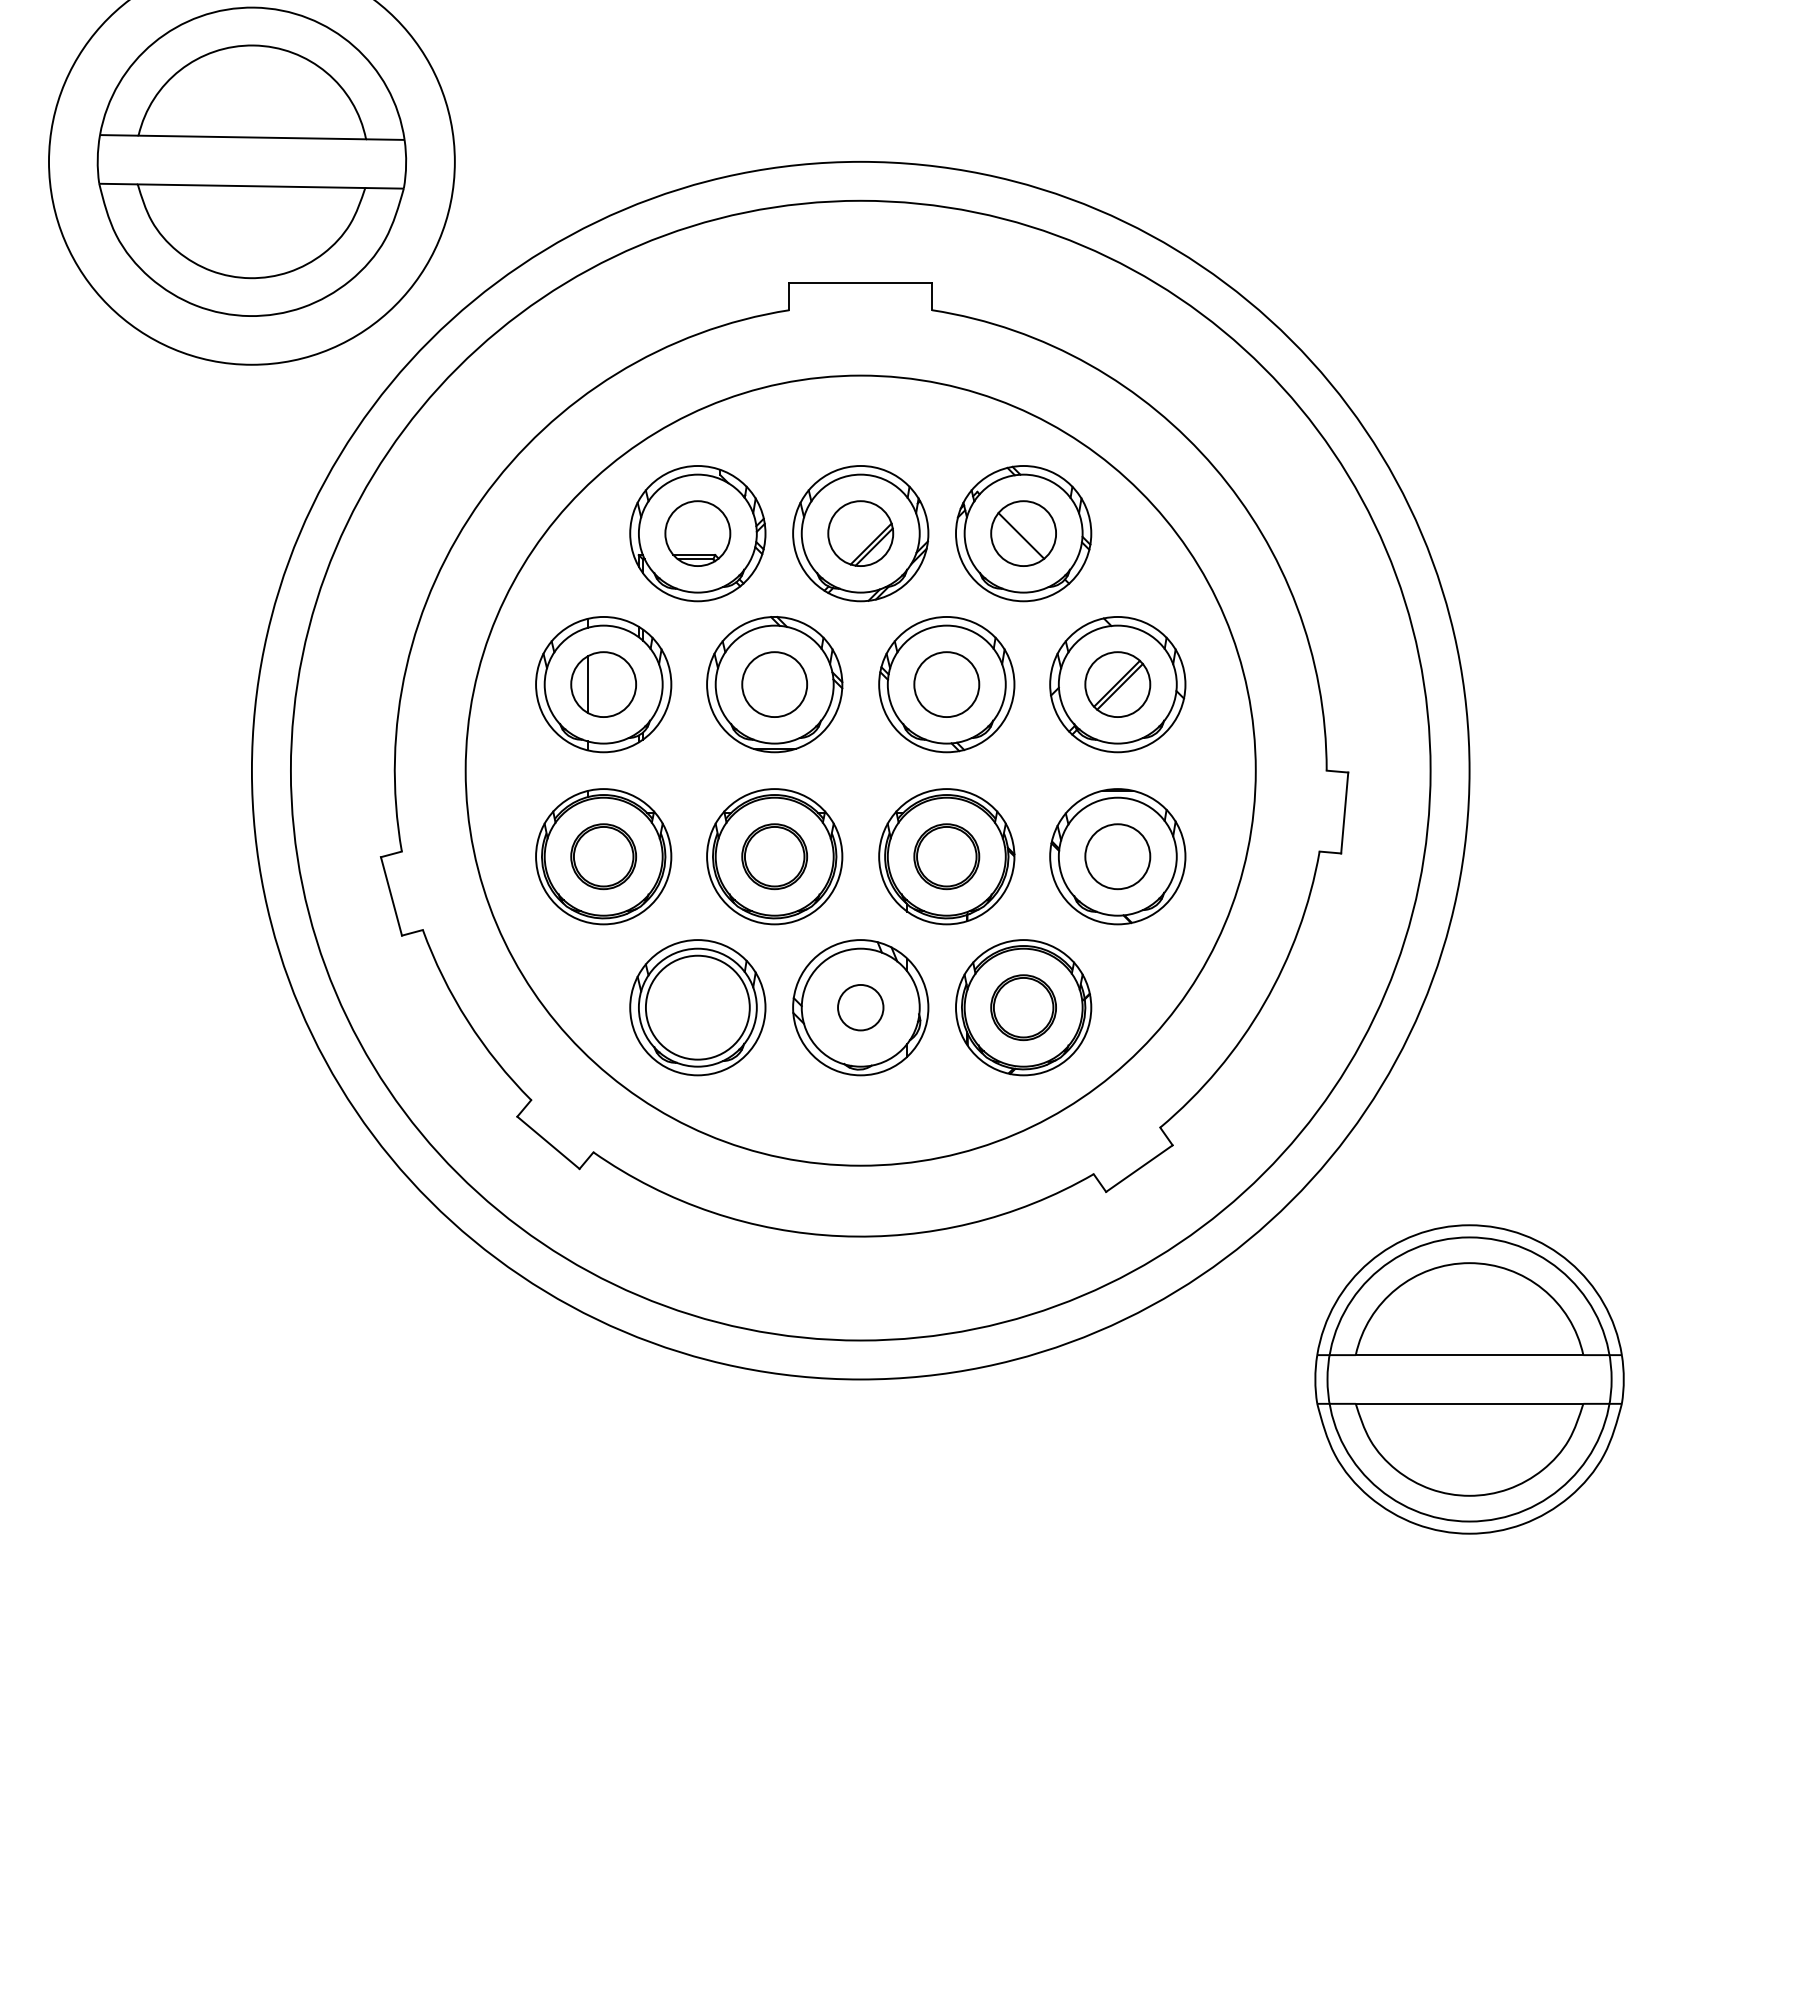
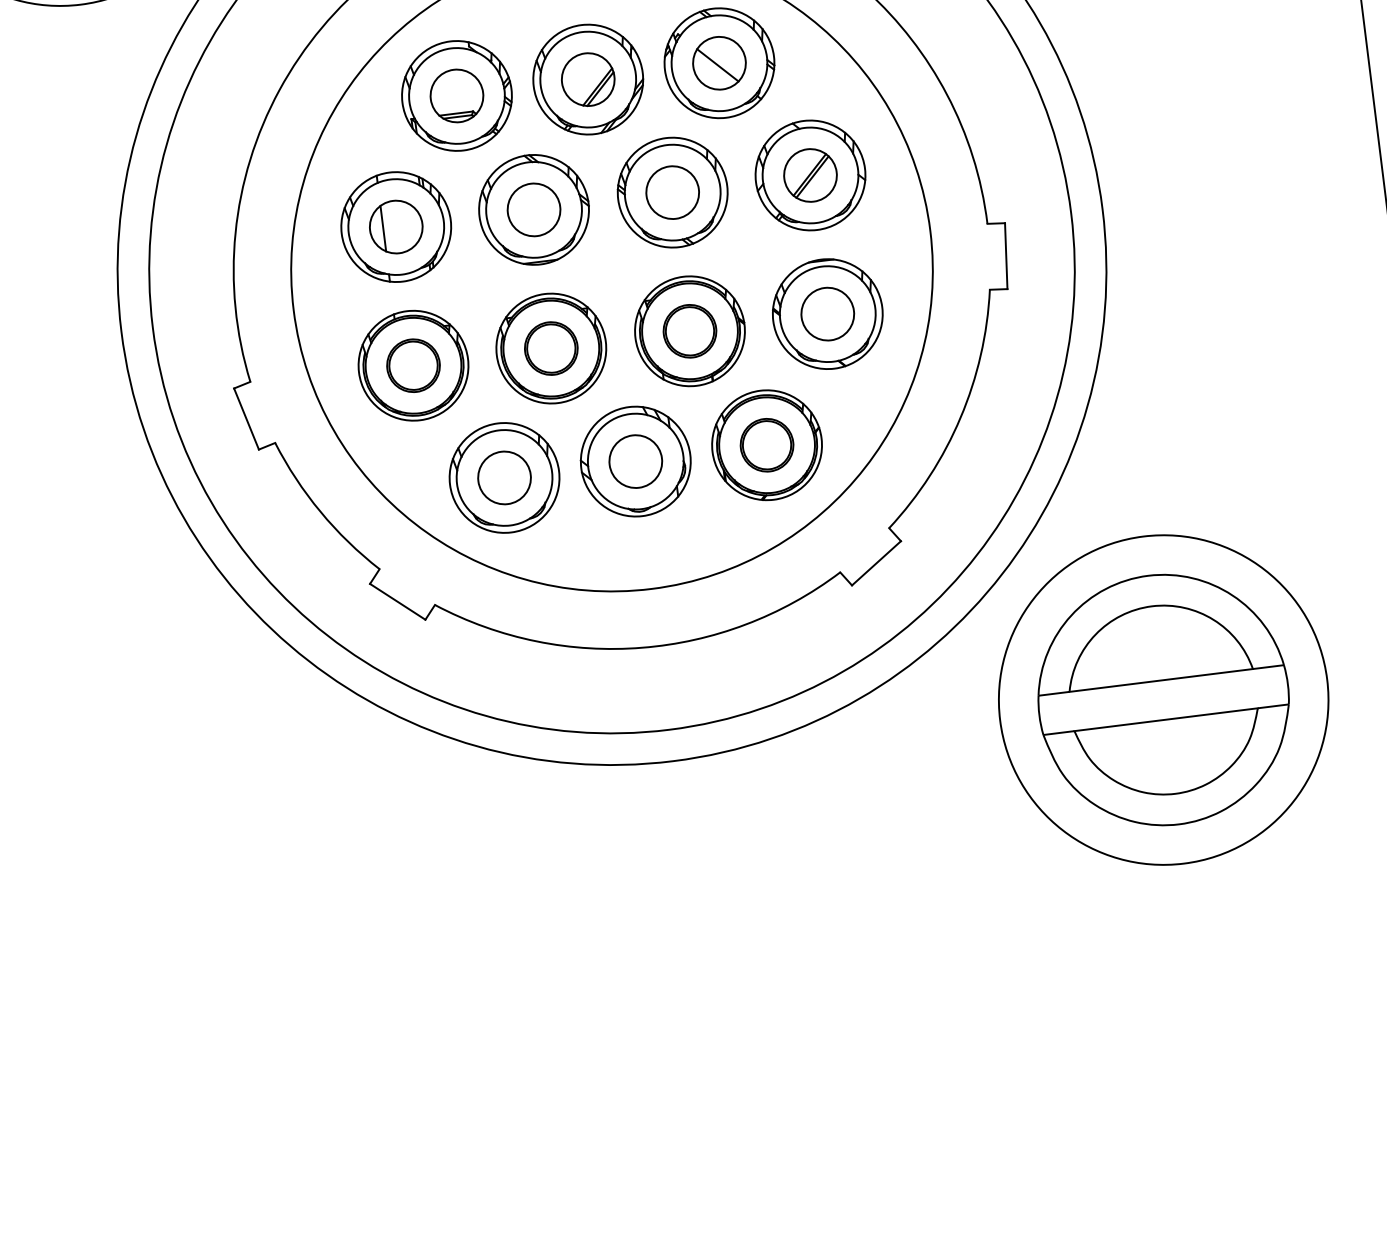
circle: (697, 1007) -> (504, 477), size x0.62
circle: (860, 1007) -> (635, 461), size x1.43
circle: (1469, 1379) -> (1163, 700), size x1.43

